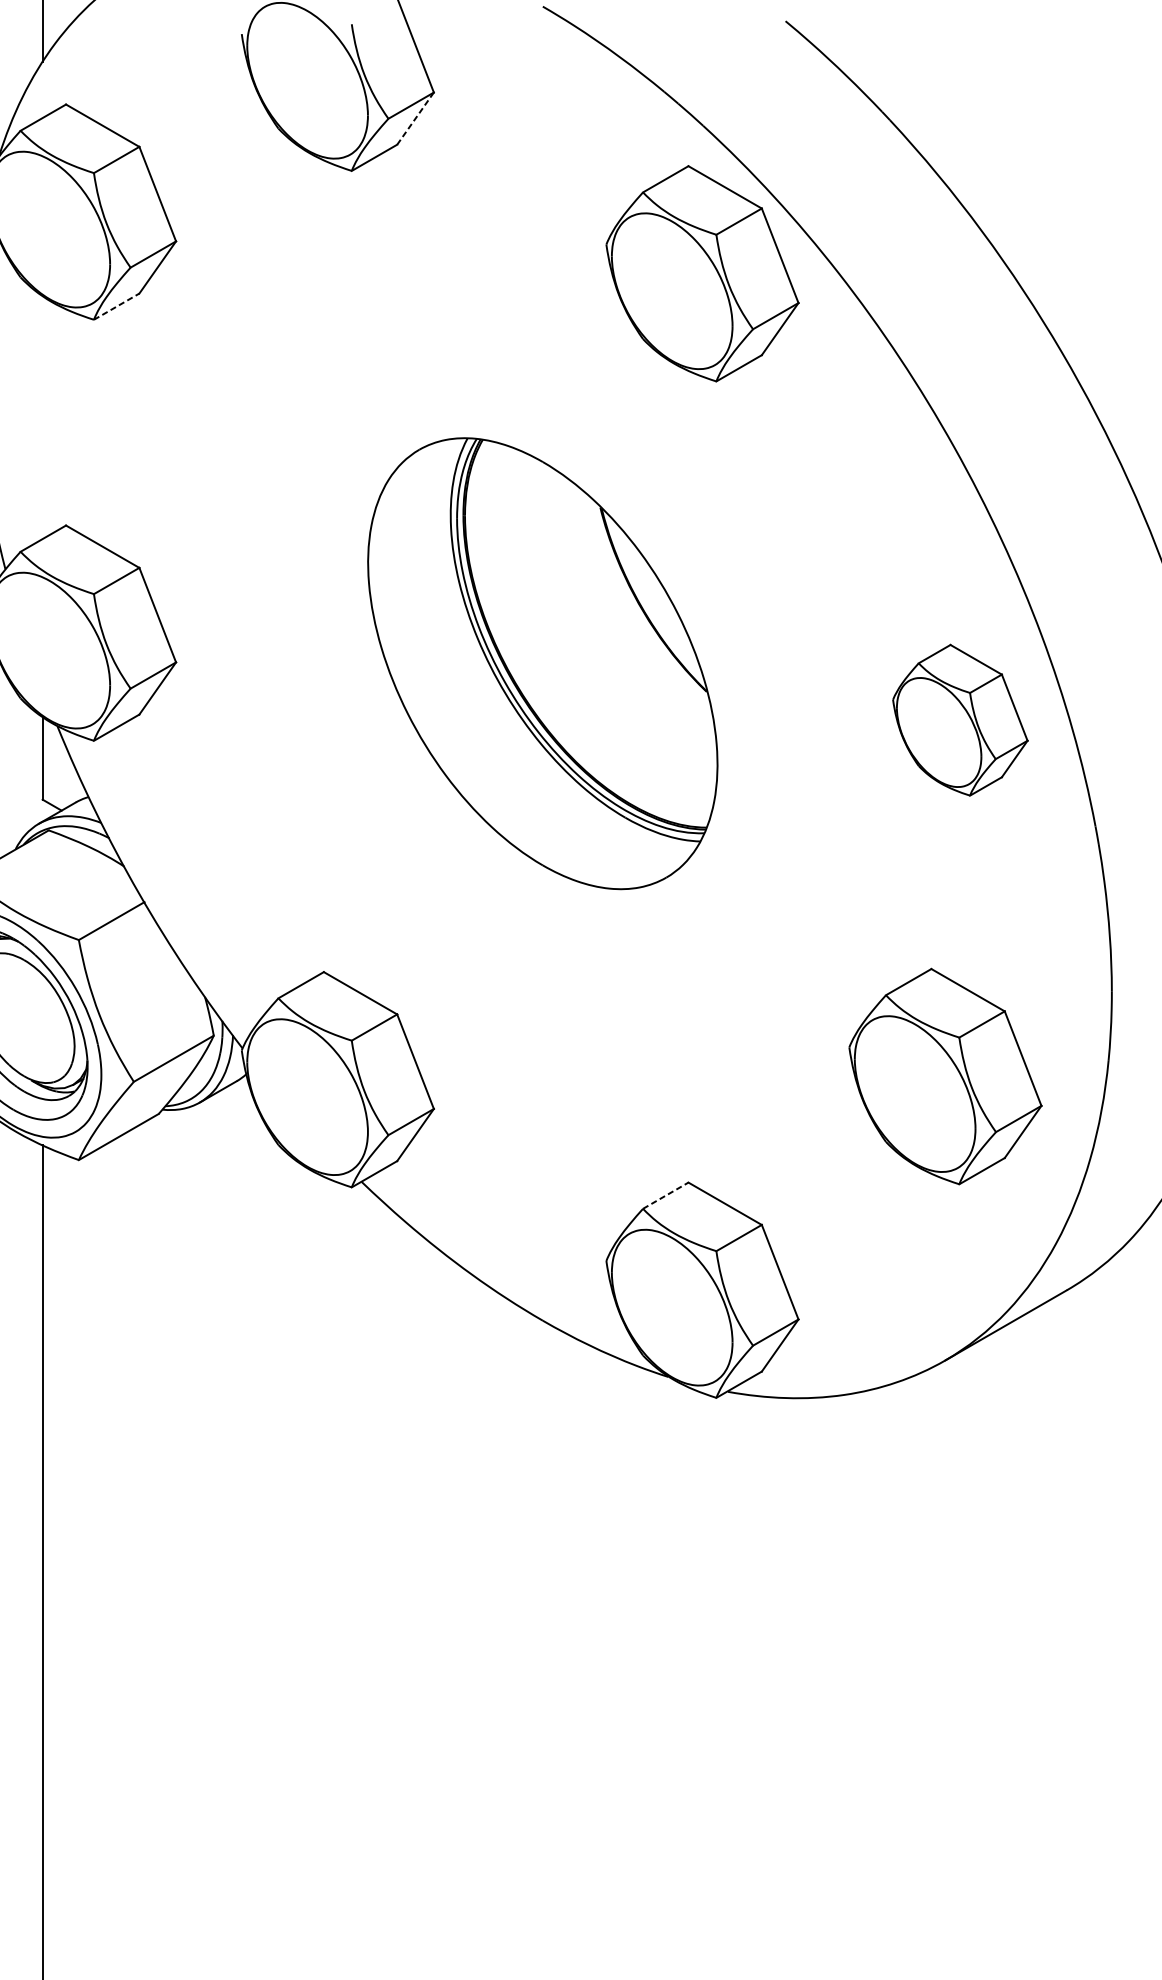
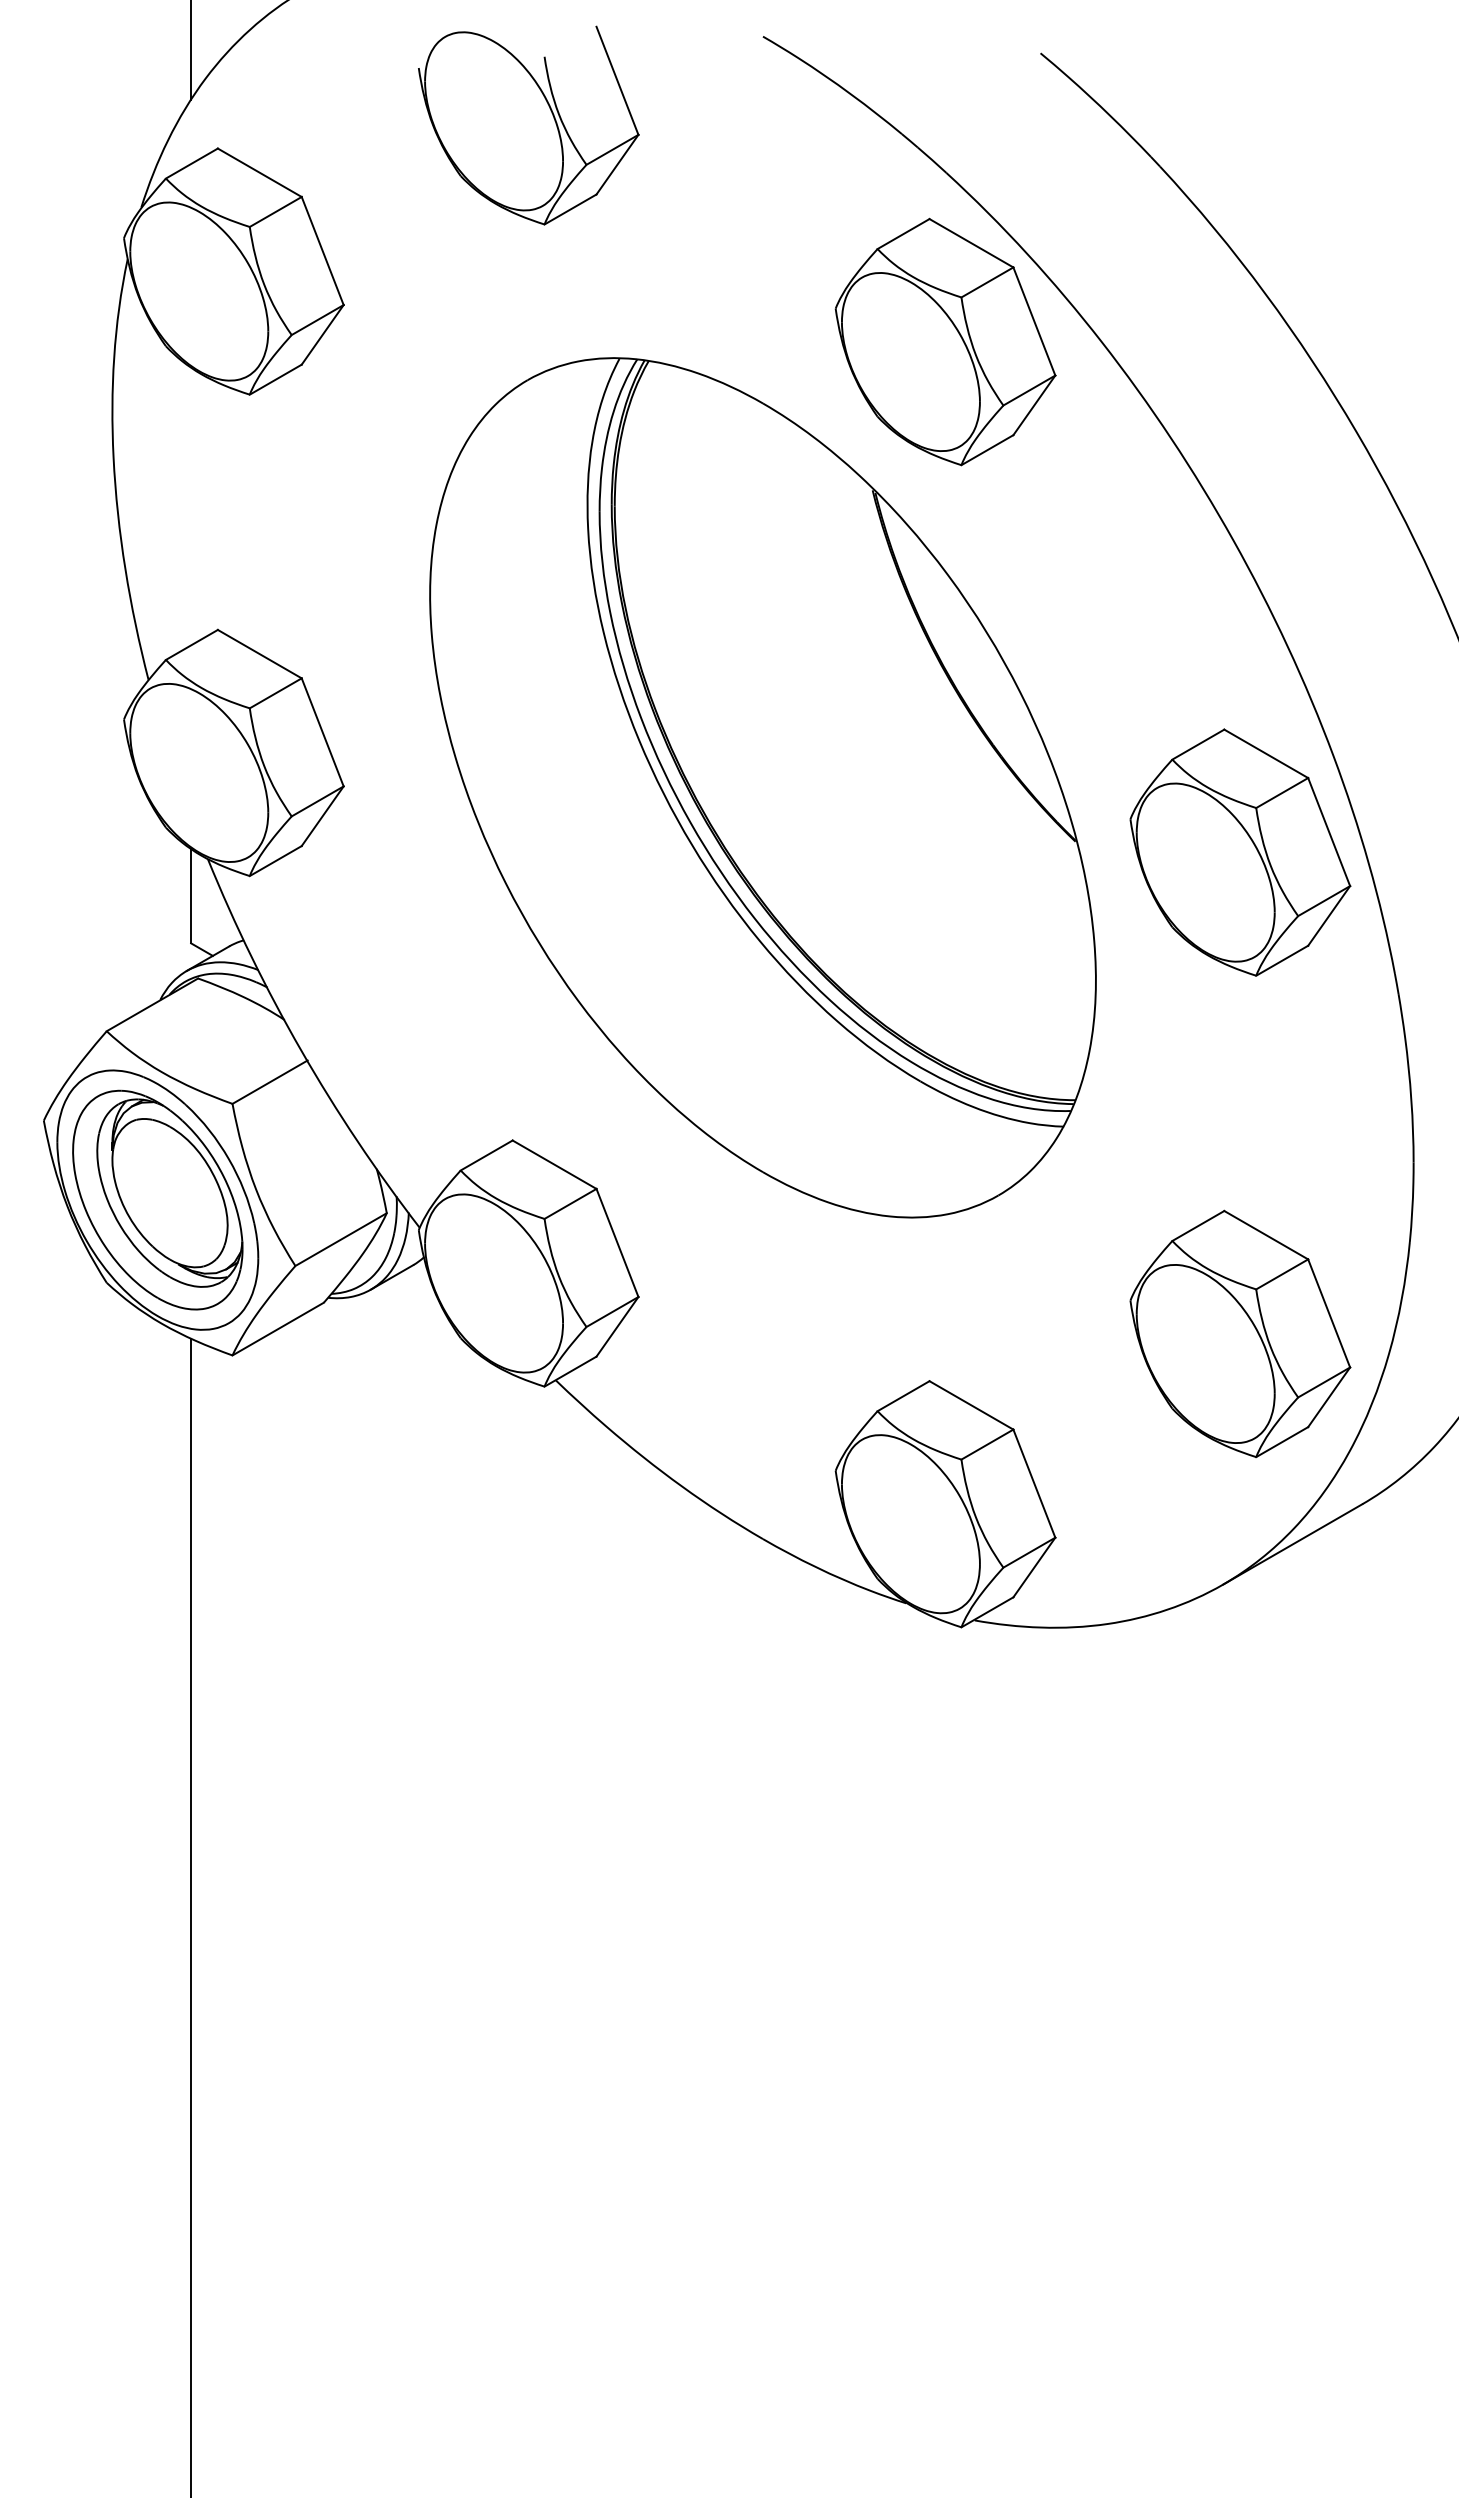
line: (415, 119) -> (617, 165), dashed -> solid
line: (116, 306) -> (275, 379), dashed -> solid
part: (542, 663) -> (762, 787), size x1.67
part: (960, 720) -> (1240, 852), size x1.43
part: (945, 1076) -> (1240, 1333), moved
line: (665, 1195) -> (903, 1396), dashed -> solid

